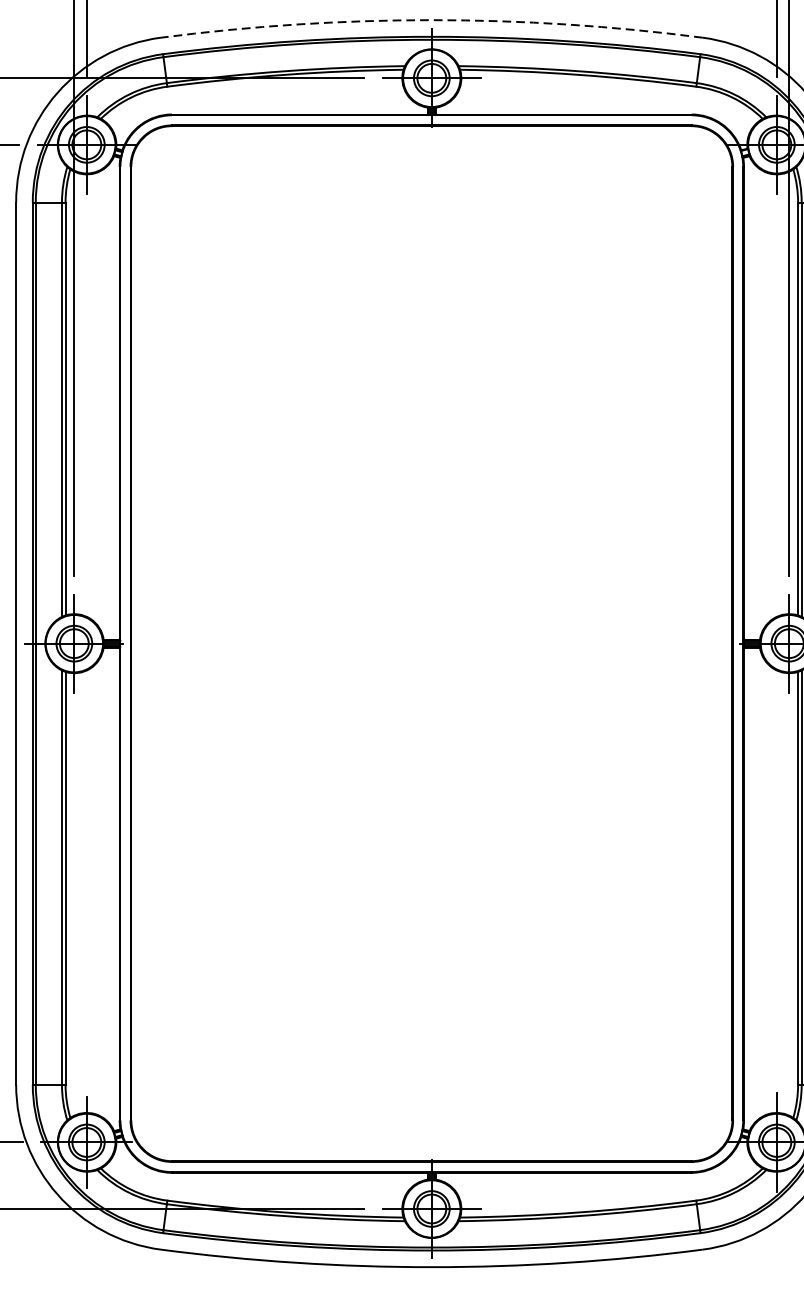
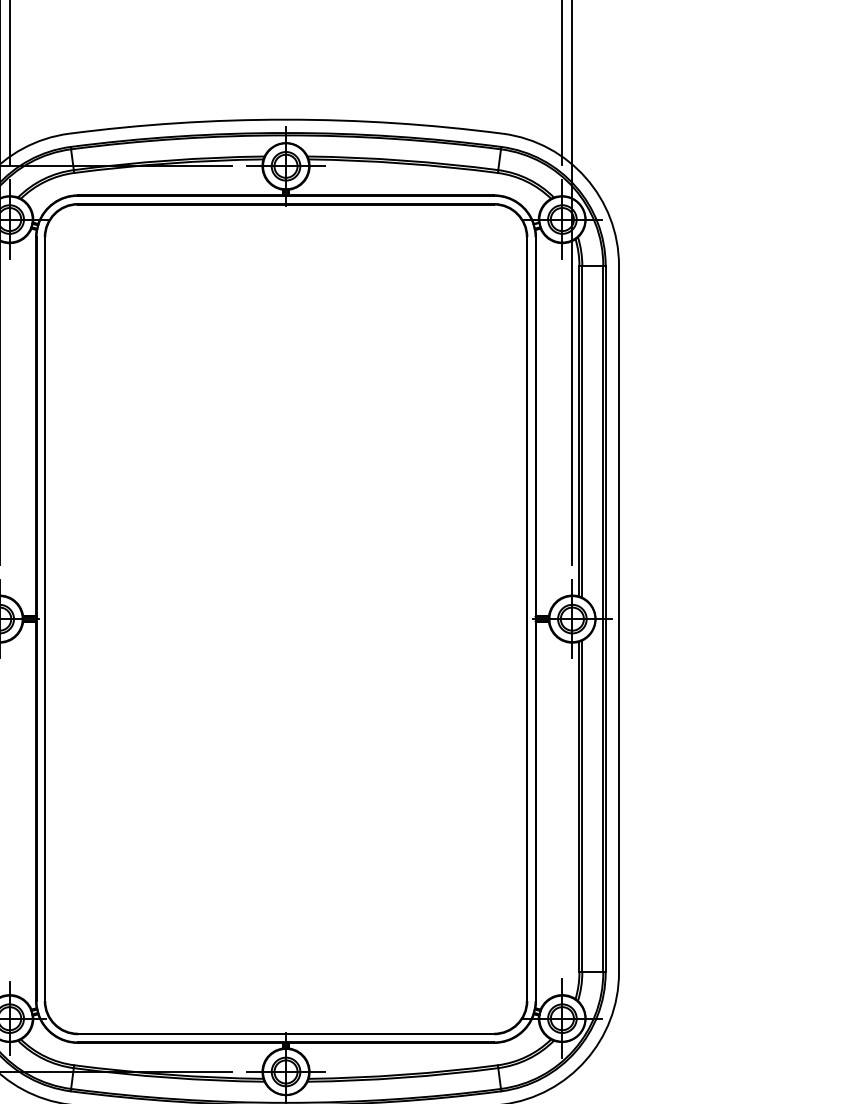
arc: (432, 19) -> (286, 119), dashed -> solid

